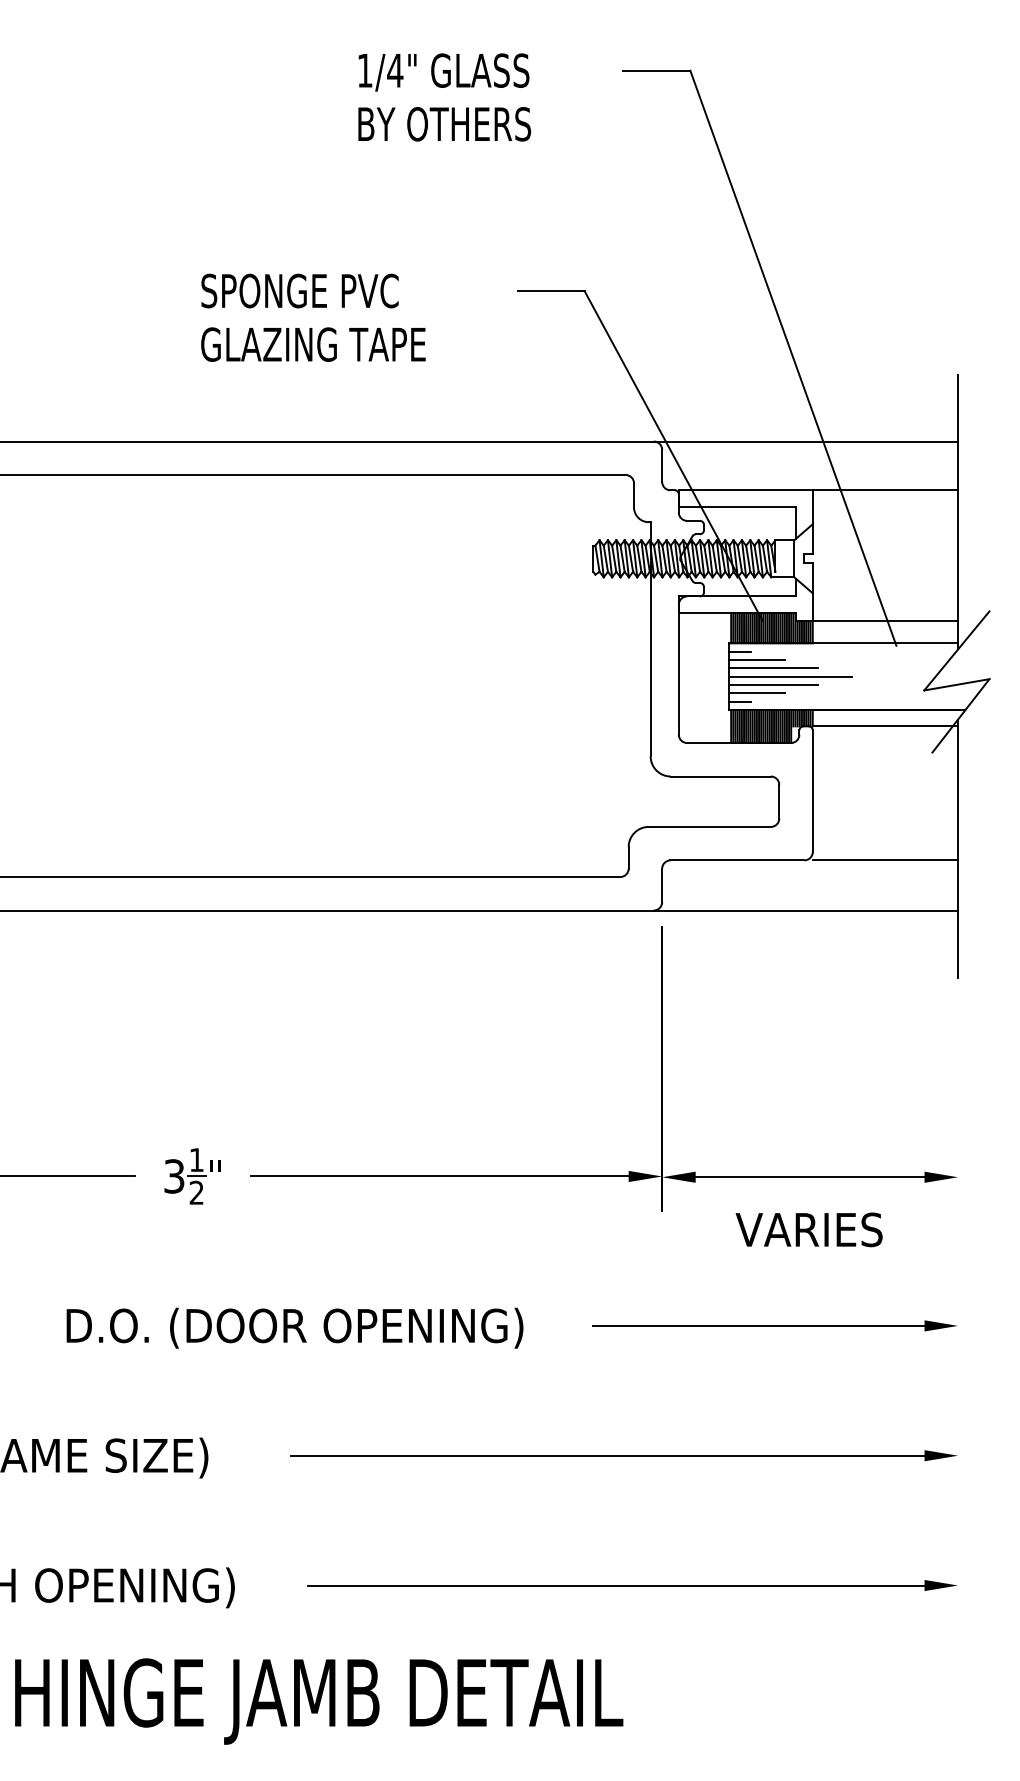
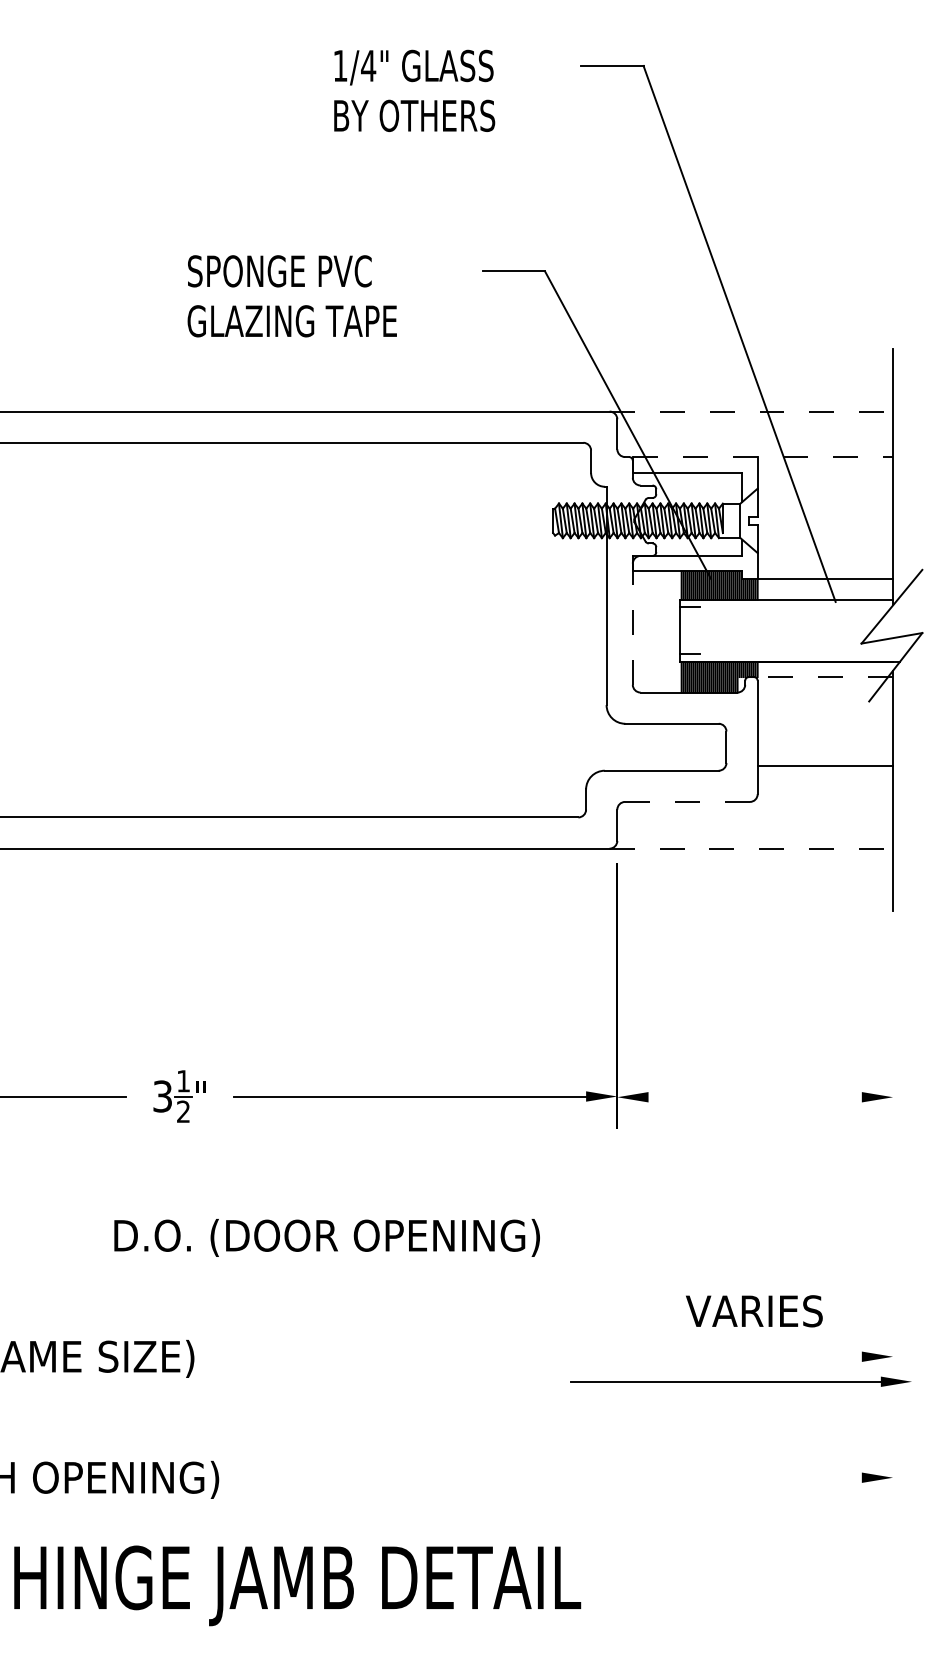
line: (806, 441) -> (751, 411), solid -> dashed
line: (819, 490) -> (763, 457), solid -> dashed
line: (756, 660) -> (705, 615), removed
line: (772, 667) -> (720, 622), removed
line: (678, 669) -> (632, 624), solid -> dashed
line: (790, 676) -> (736, 630), removed
line: (772, 685) -> (720, 638), removed
line: (756, 693) -> (705, 646), removed
line: (885, 726) -> (825, 677), solid -> dashed
line: (737, 859) -> (687, 801), solid -> dashed
line: (885, 859) -> (825, 765), moved
line: (806, 910) -> (751, 848), solid -> dashed
line: (809, 1177) -> (754, 1097), removed
text: (809, 1230) -> (754, 1311), moved
part: (773, 1325) -> (740, 1381), moved
text: (294, 1327) -> (326, 1237), moved
line: (607, 1455) -> (566, 1356), removed
line: (616, 1585) -> (574, 1477), removed

